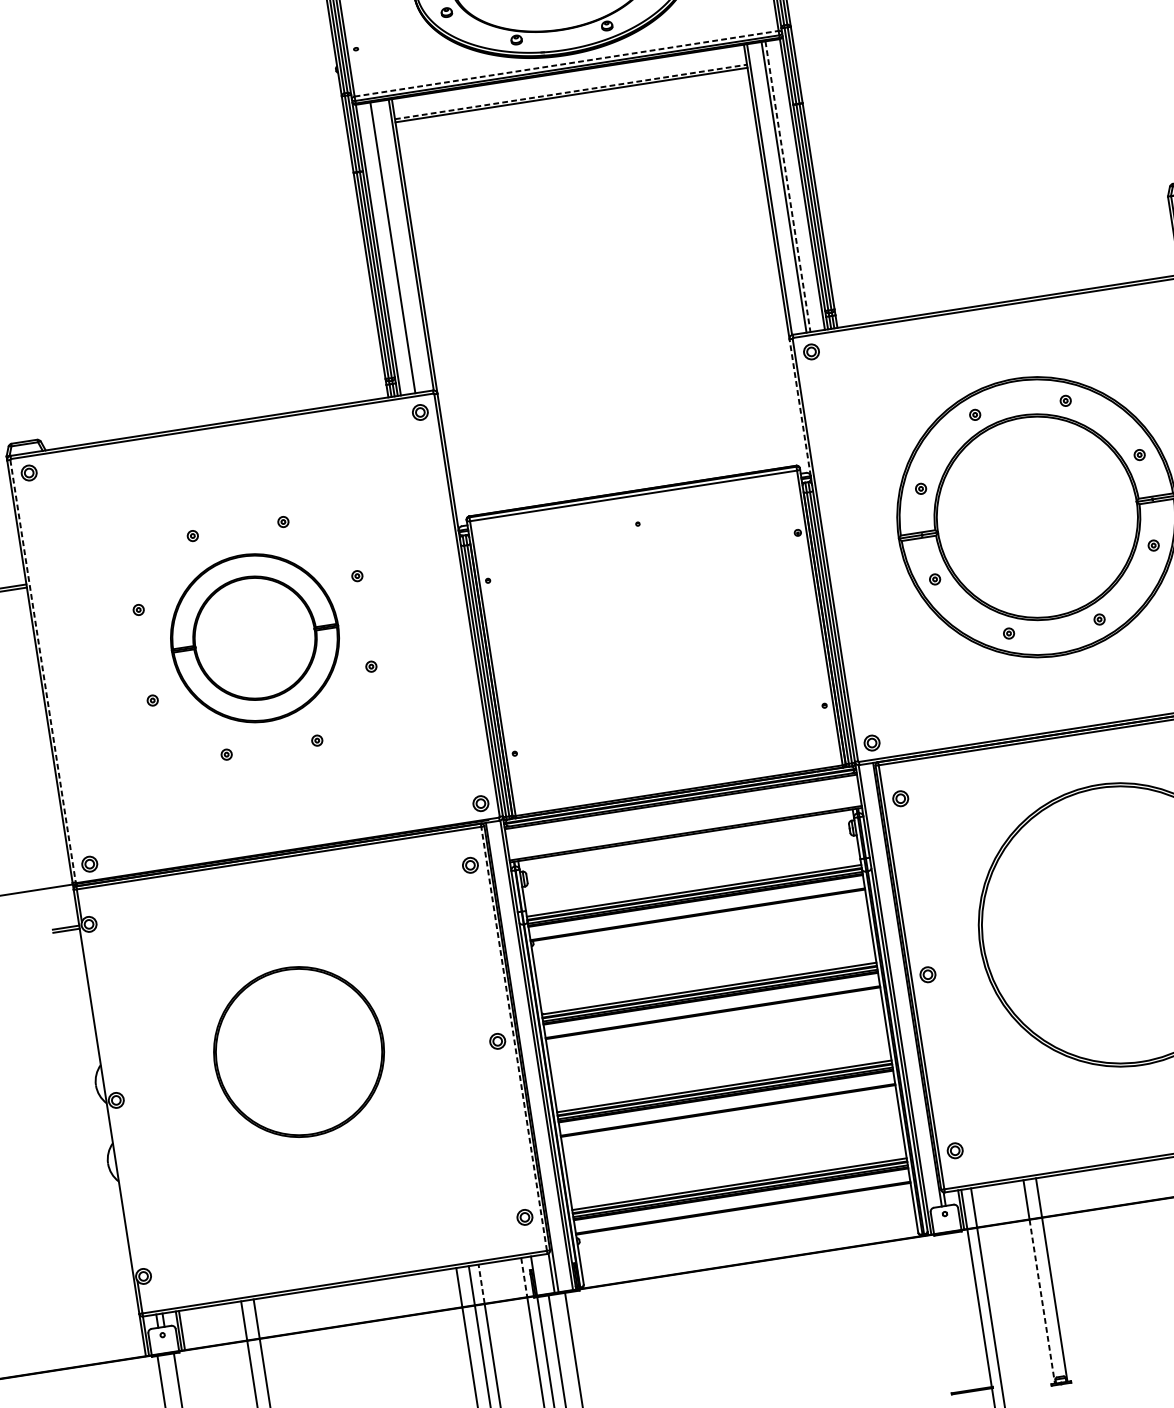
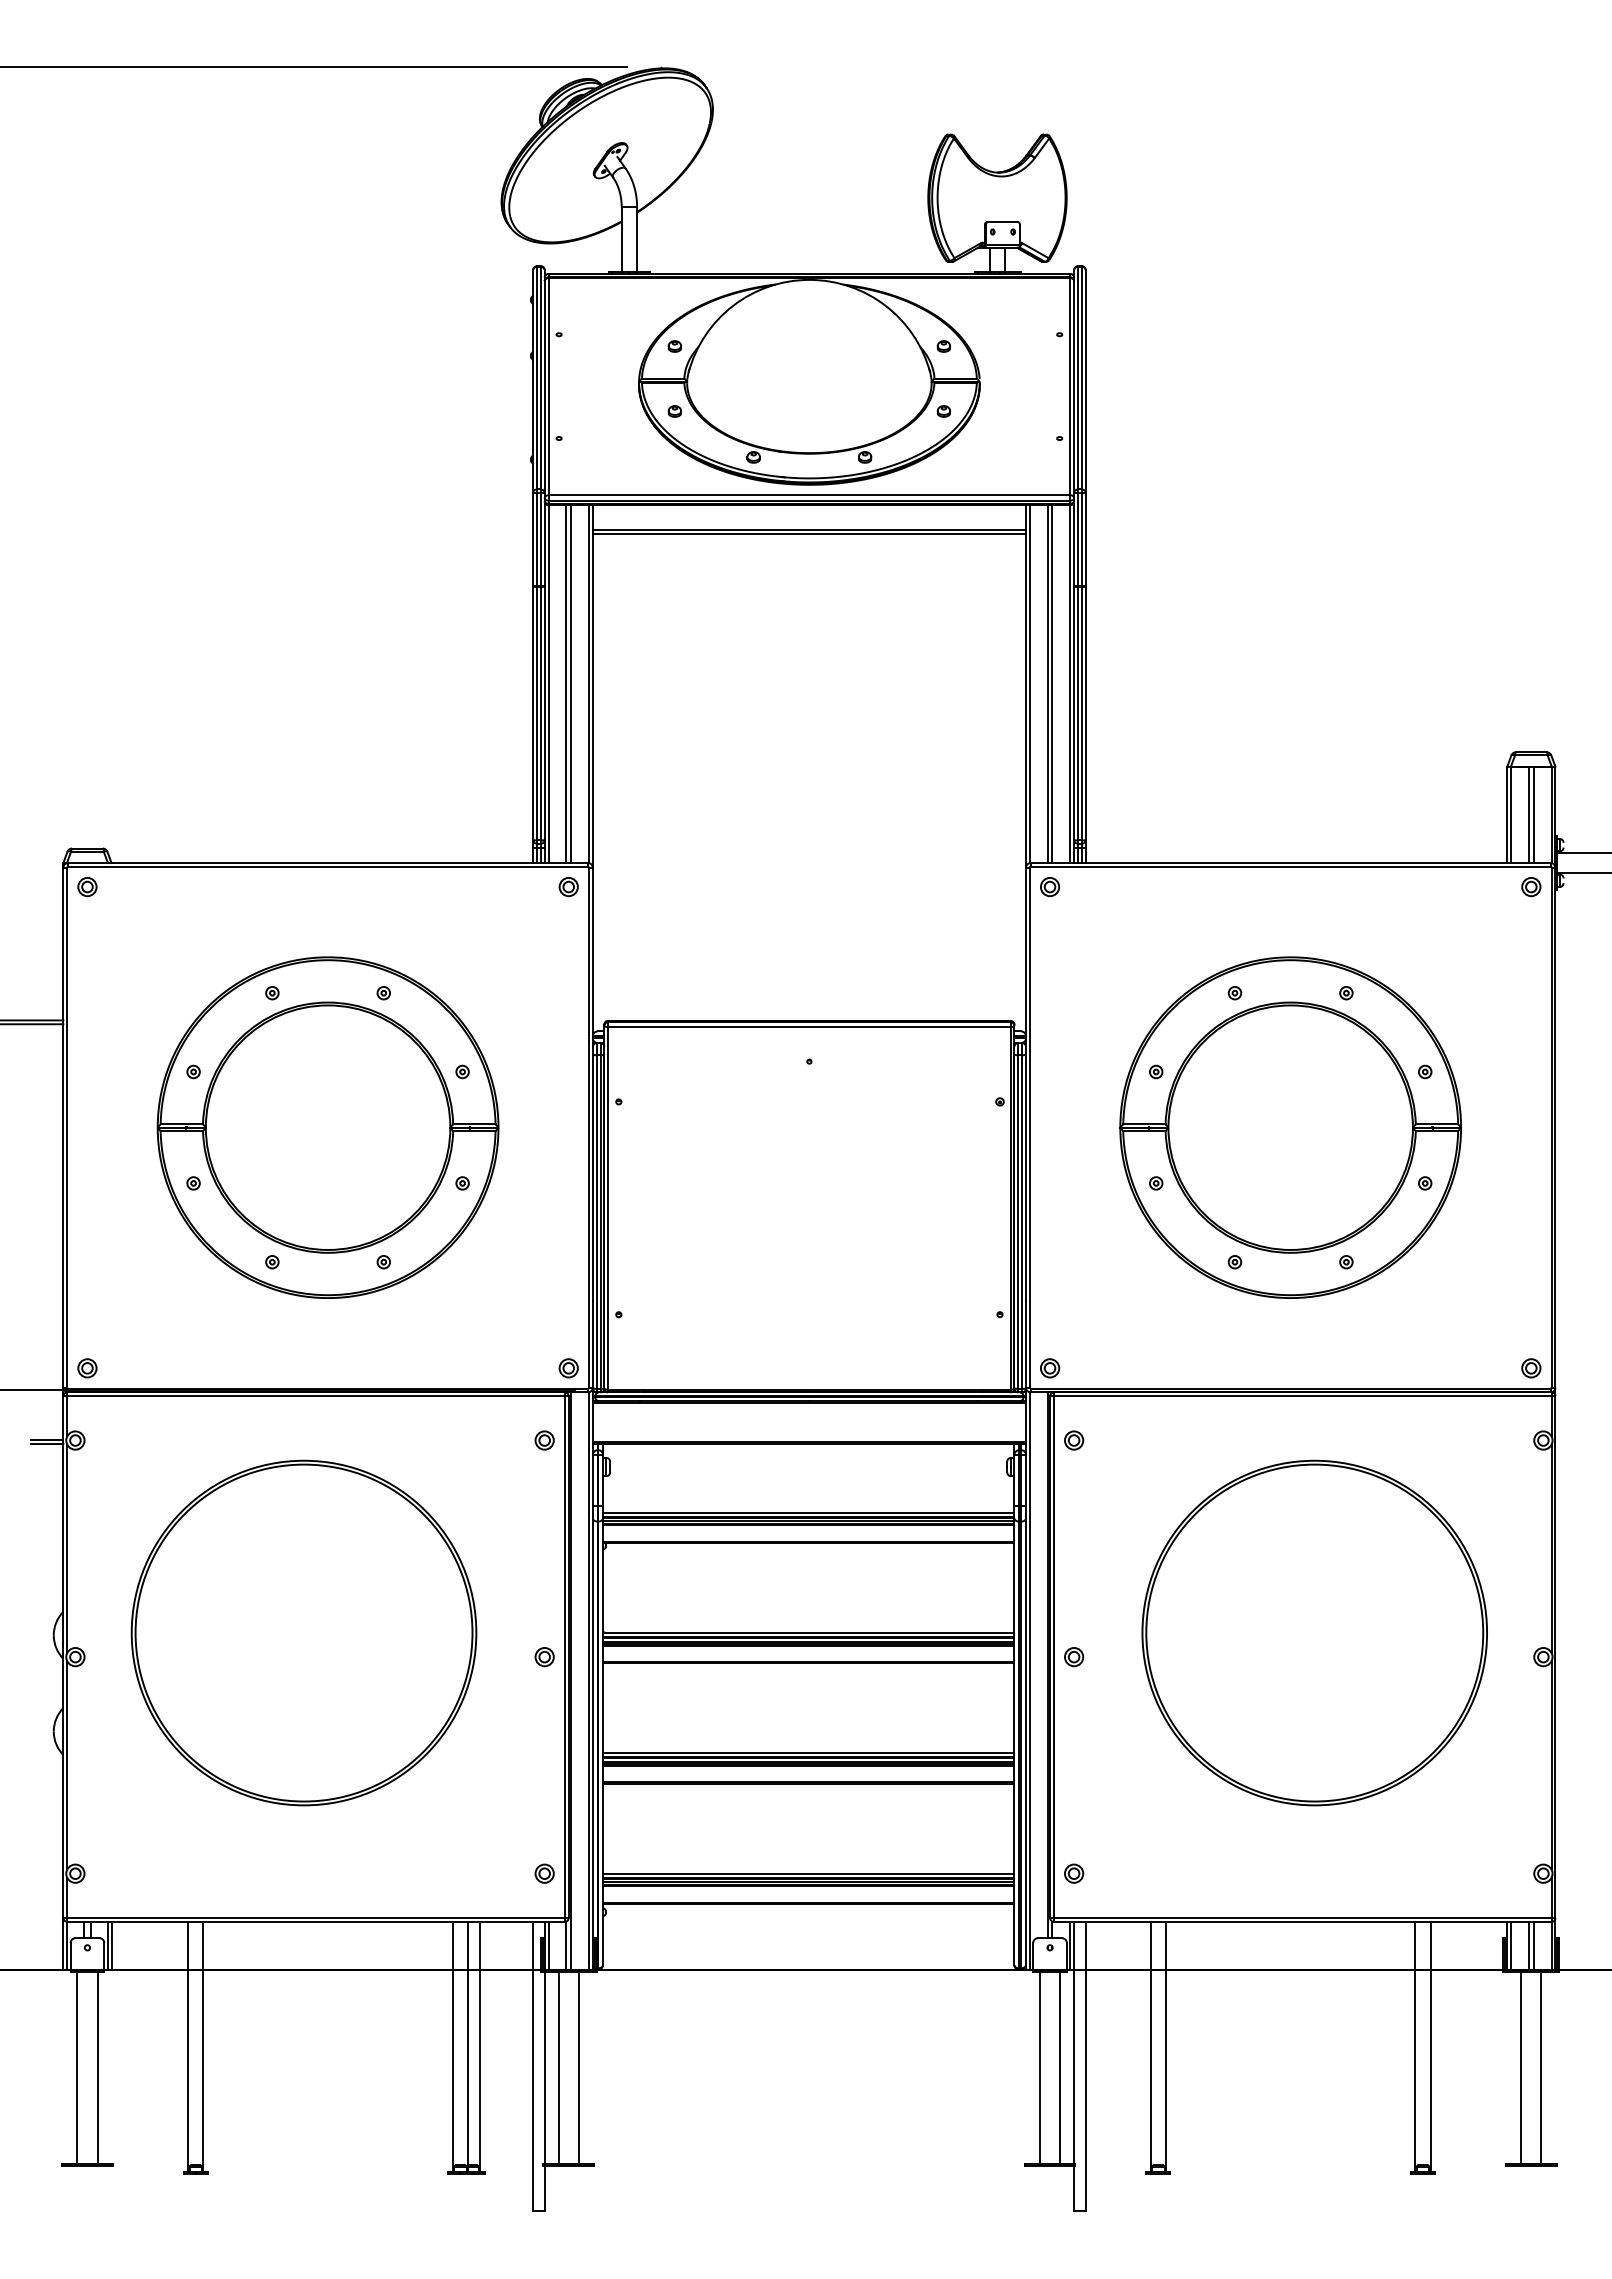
line: (566, 63) -> (809, 495), dashed -> solid
line: (571, 91) -> (809, 529), dashed -> solid
line: (788, 187) -> (1052, 684), dashed -> solid
line: (396, 246) -> (571, 683), added
line: (799, 407) -> (1025, 951), dashed -> solid
part: (254, 638) -> (327, 1127), size x1.67
line: (43, 670) -> (67, 1127), dashed -> solid
line: (96, 1013) -> (67, 1548), added
line: (513, 1039) -> (564, 1657), dashed -> solid
part: (298, 1051) -> (303, 1632), size x1.67
line: (123, 1189) -> (67, 1765), added
line: (537, 1275) -> (548, 1945), added
line: (524, 1278) -> (532, 1946), dashed -> solid
line: (481, 1283) -> (480, 1945), dashed -> solid
line: (1042, 1301) -> (1150, 2071), dashed -> solid
line: (968, 1309) -> (1060, 2067), added
line: (951, 1312) -> (1039, 2067), added

